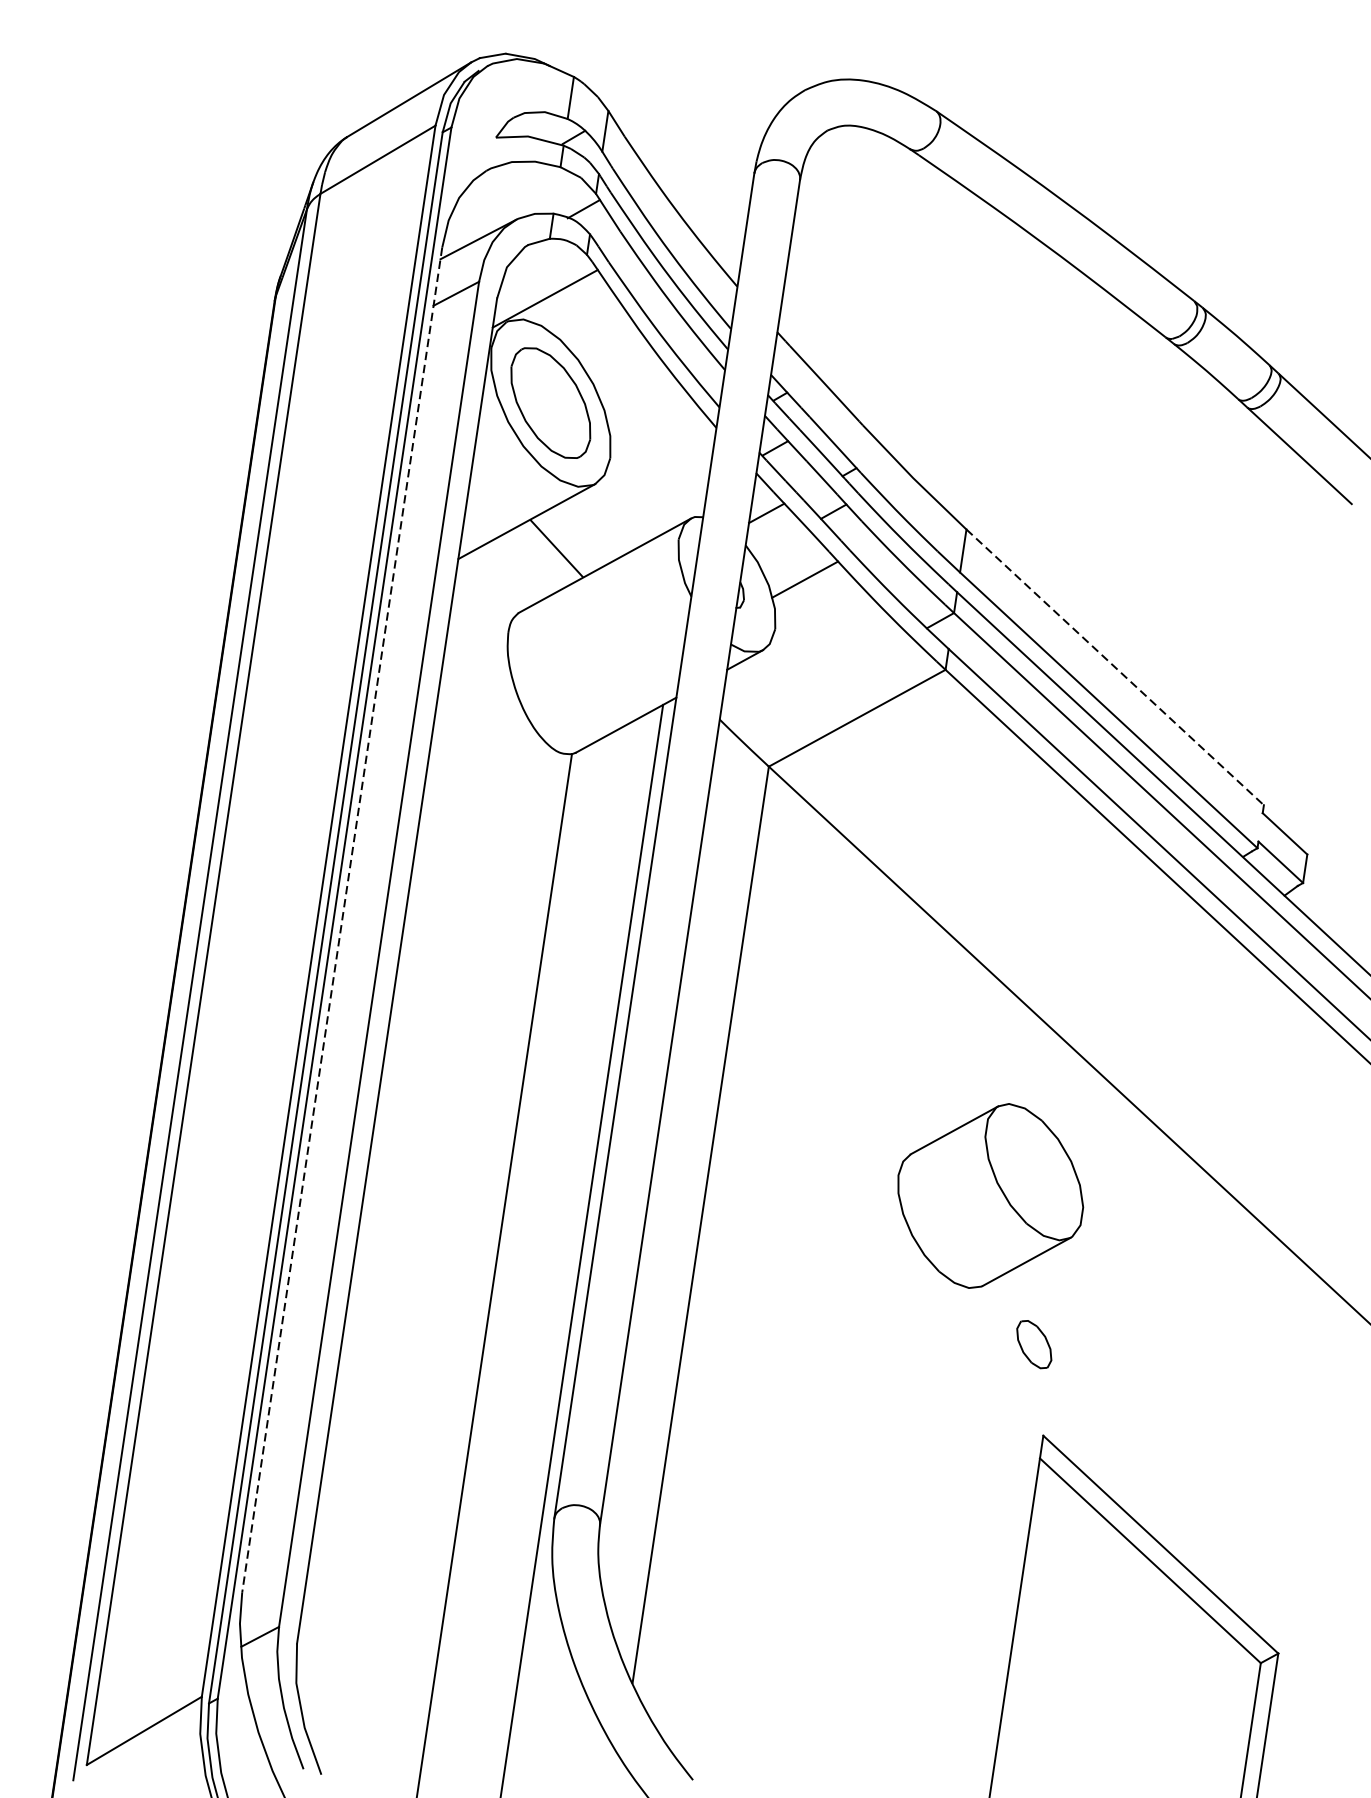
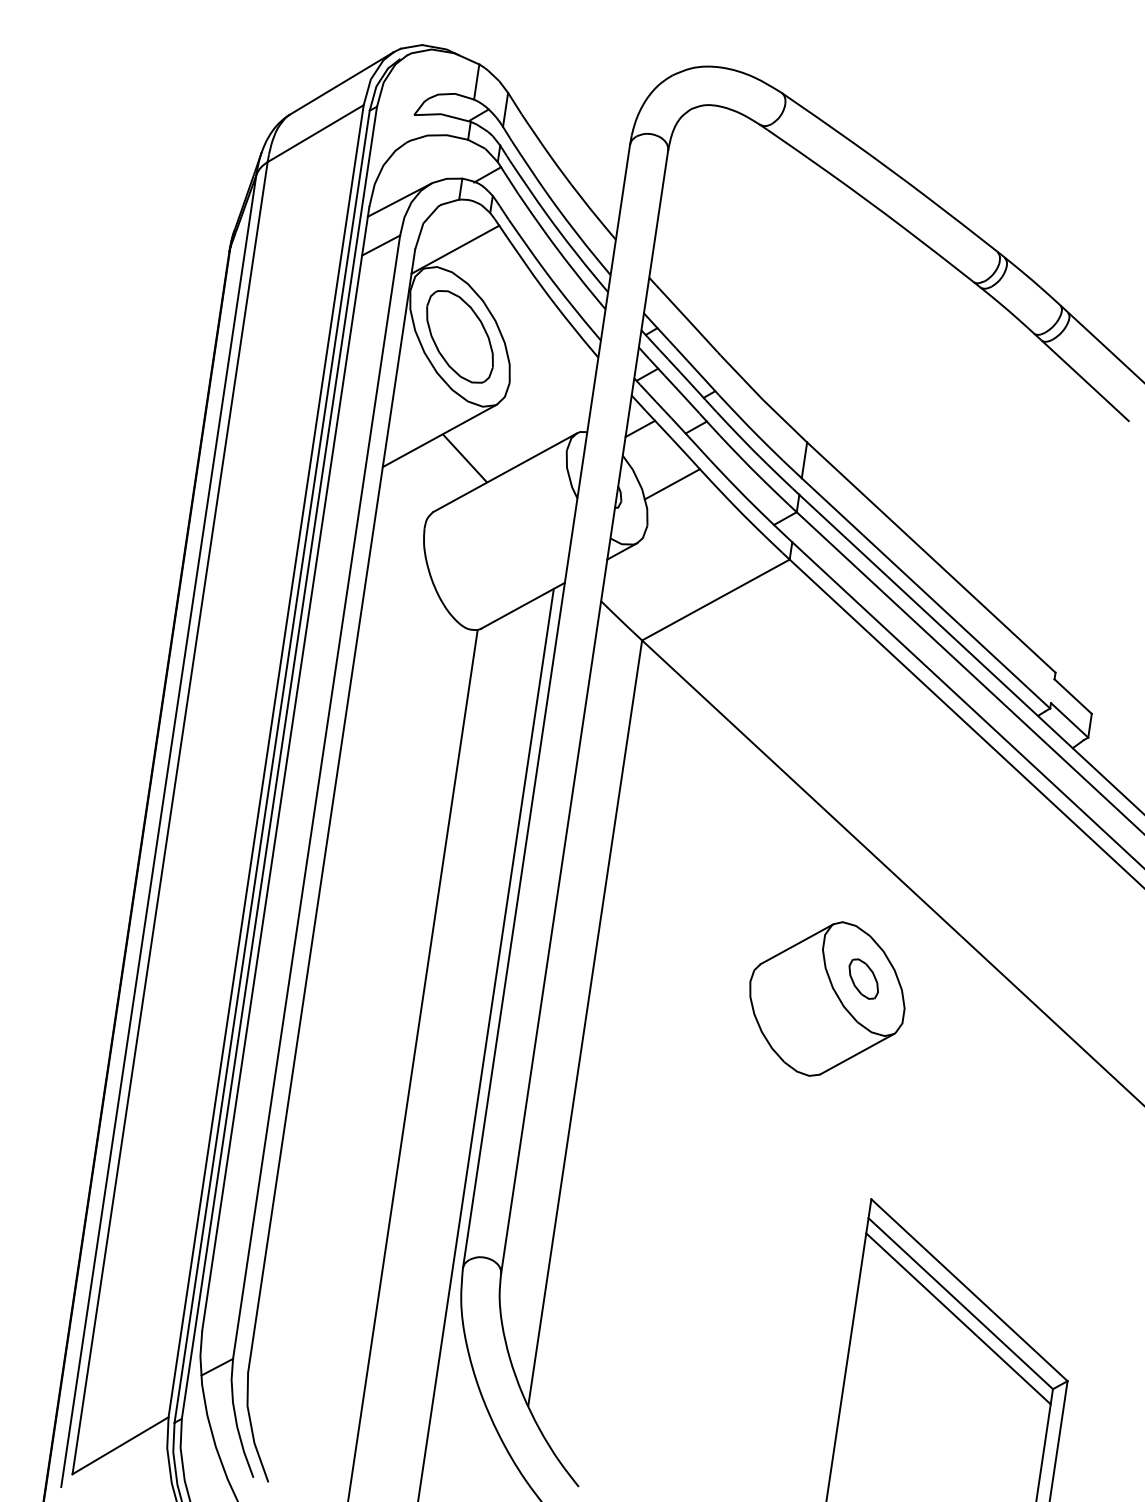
line: (1115, 667) -> (931, 557), dashed -> solid
line: (341, 919) -> (285, 768), dashed -> solid
part: (1033, 1343) -> (863, 978), moved
line: (1147, 1578) -> (958, 1318), added

